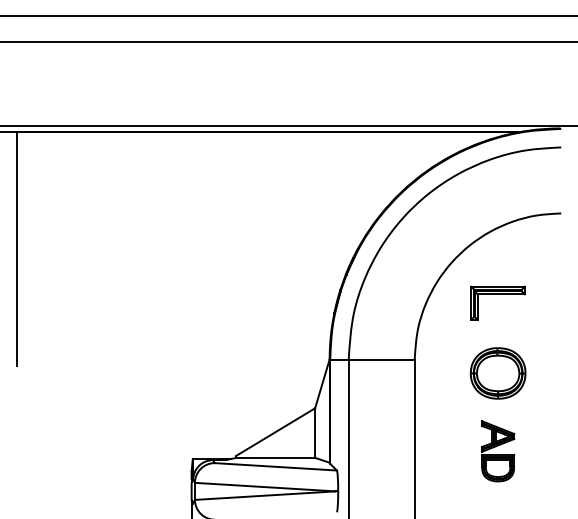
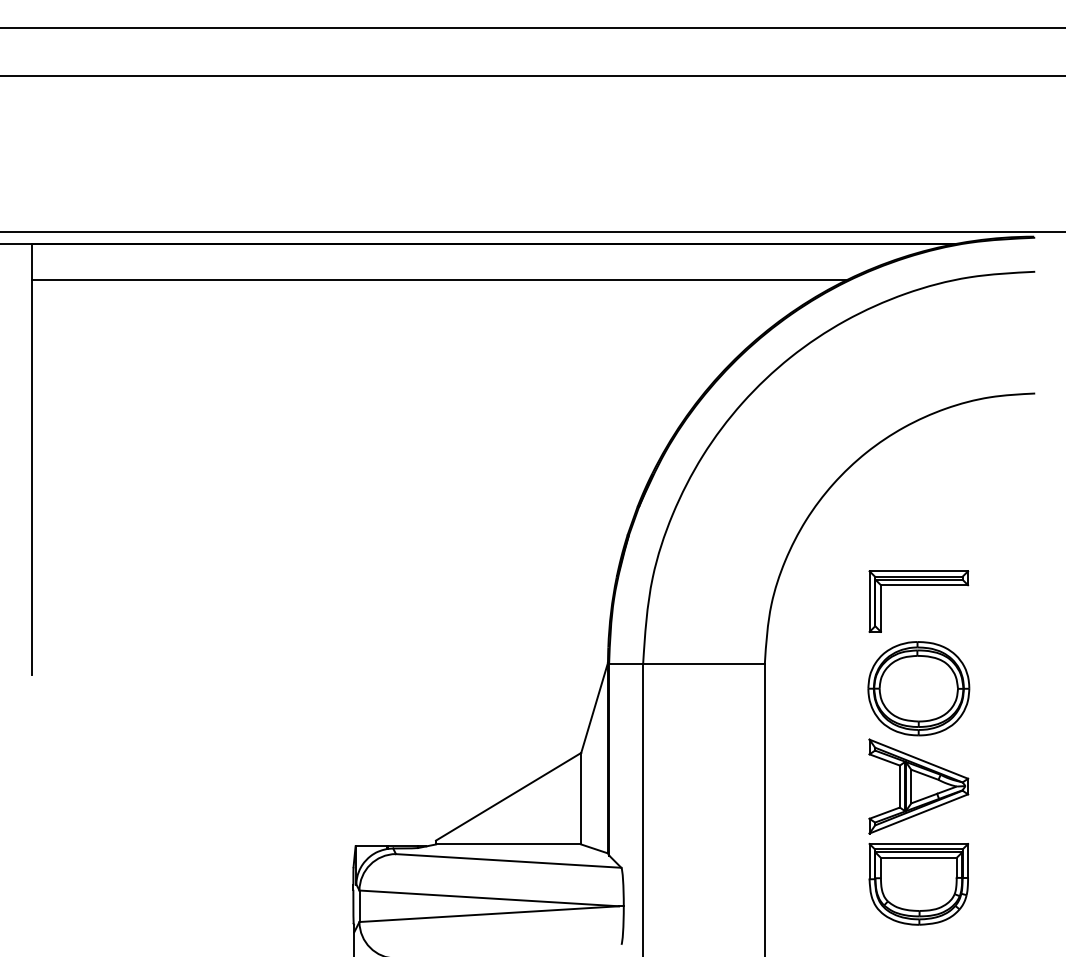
line: (238, 151) -> (439, 279), added
part: (497, 294) -> (917, 585), moved
part: (497, 451) -> (917, 832), size x1.67

